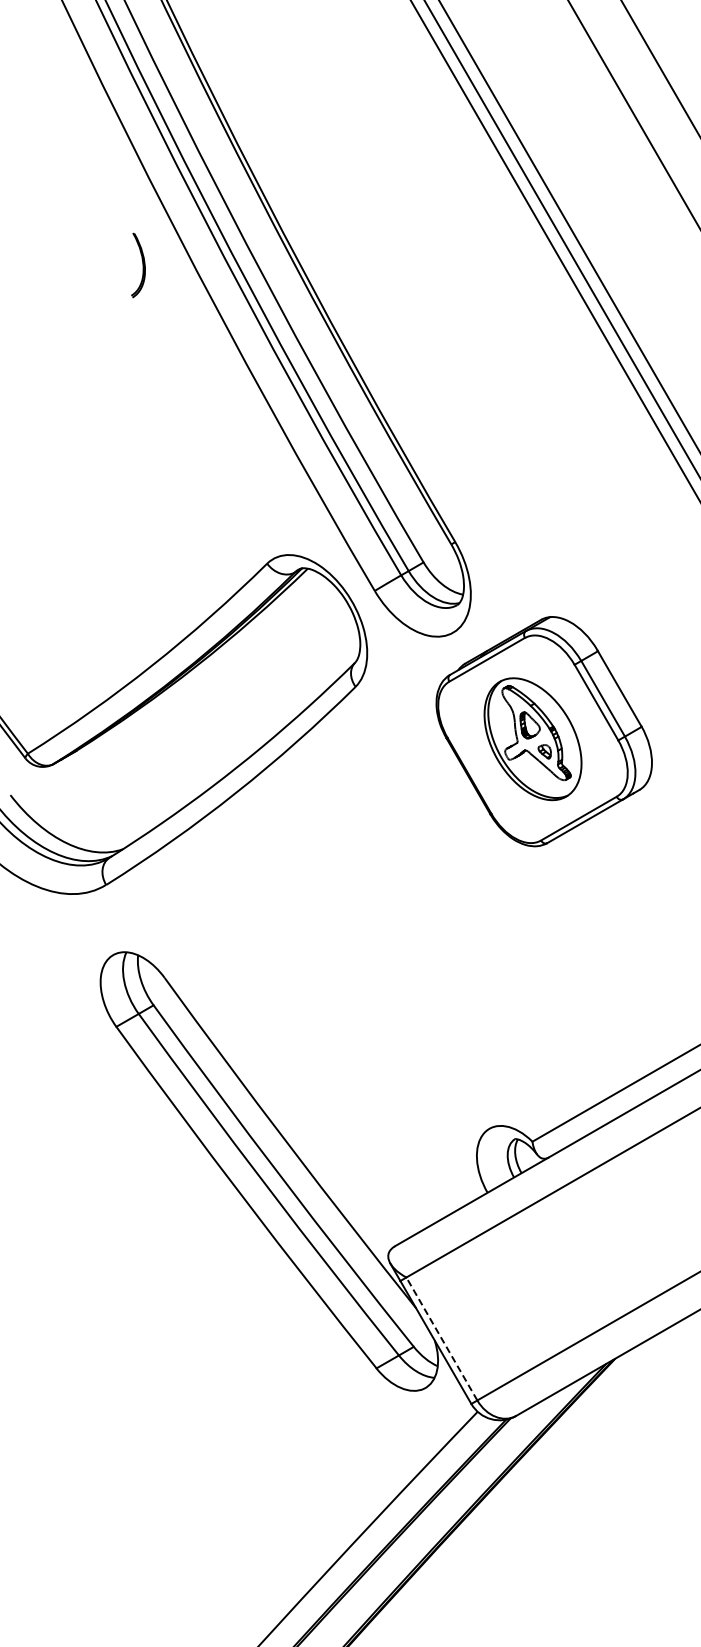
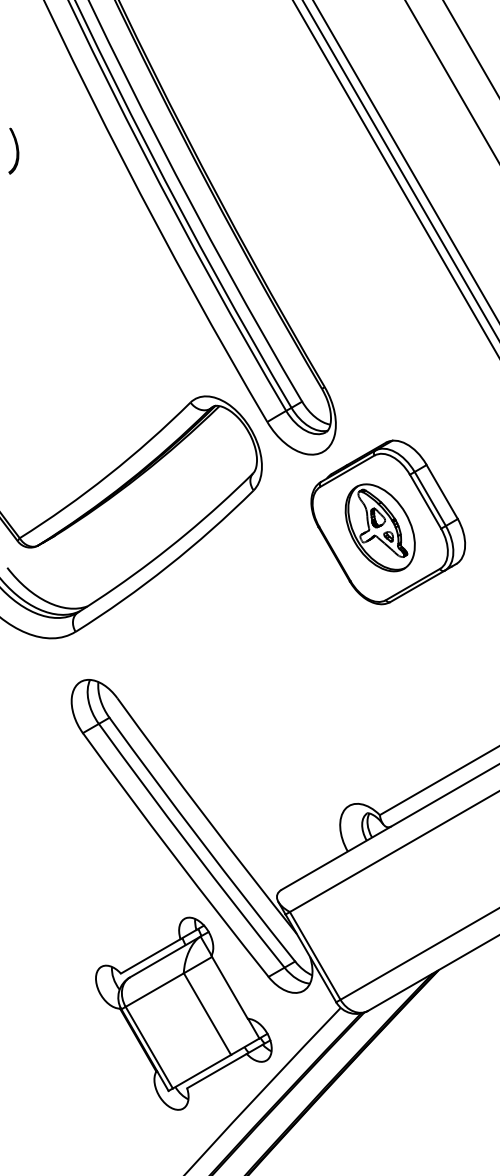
part: (138, 265) -> (13, 151), moved
line: (441, 1338) -> (314, 955), dashed -> solid
part: (257, 1419) -> (183, 1013), added

